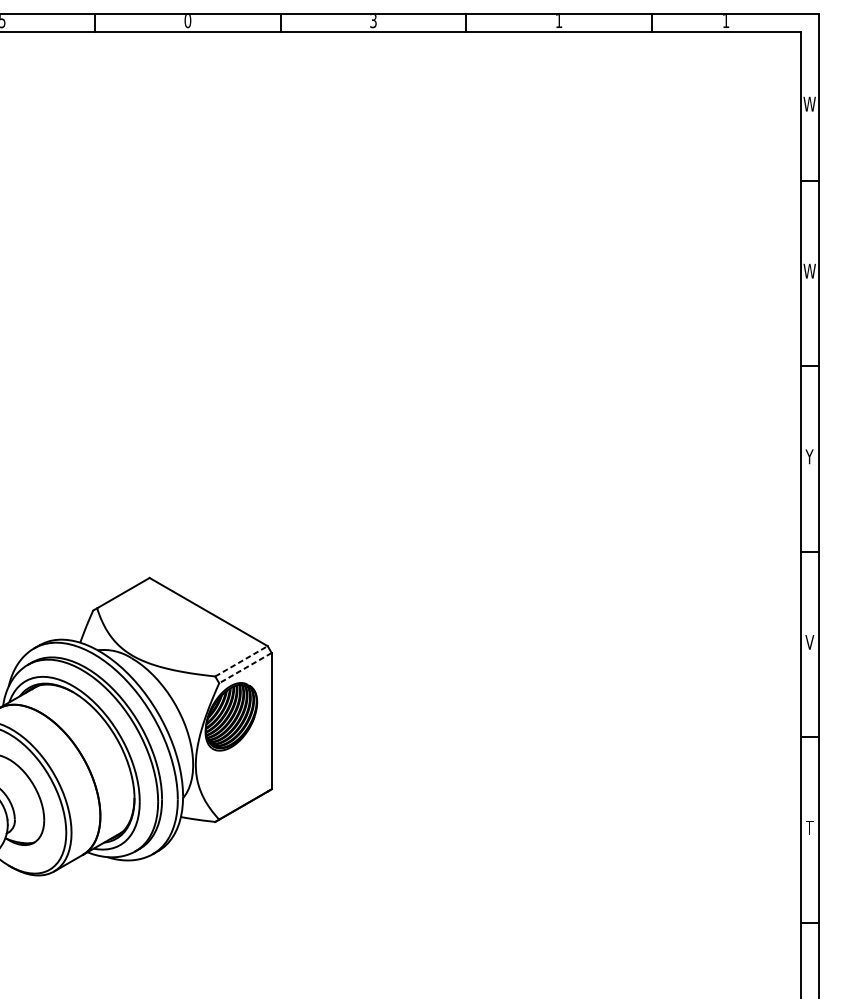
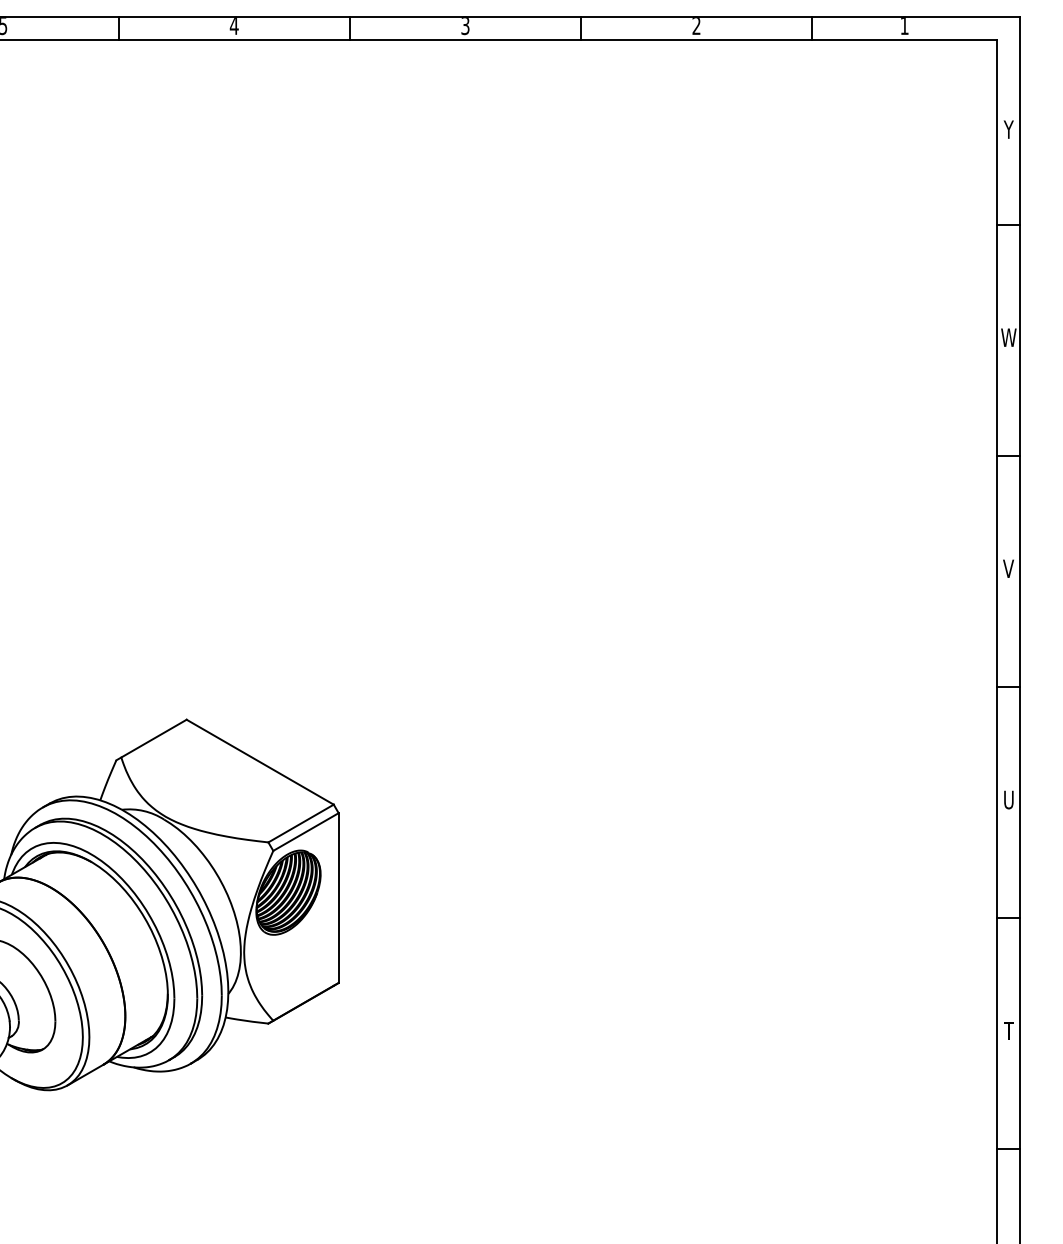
text: (187, 21) -> (233, 26), 0 -> 4
text: (558, 21) -> (696, 26), 1 -> 2
text: (809, 104) -> (1008, 129), W -> Y
text: (809, 456) -> (1008, 568), Y -> V
text: (809, 642) -> (1008, 799), V -> U
line: (241, 661) -> (301, 823), dashed -> solid
line: (245, 668) -> (305, 832), dashed -> solid

